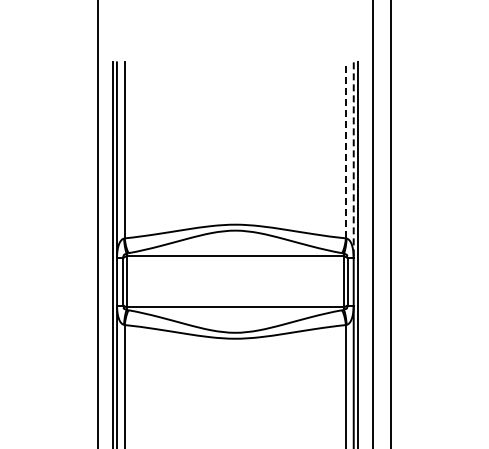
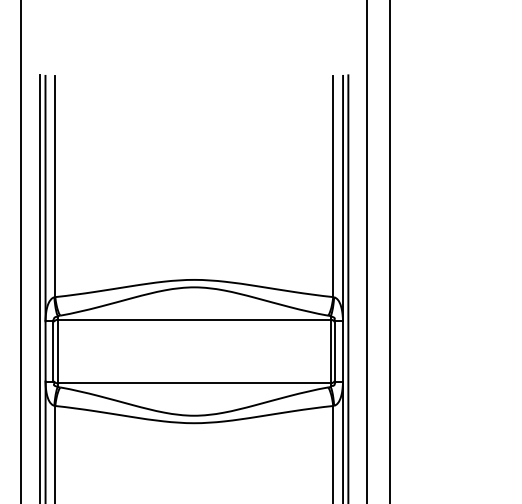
line: (345, 149) -> (332, 185), dashed -> solid
line: (353, 159) -> (342, 197), dashed -> solid

